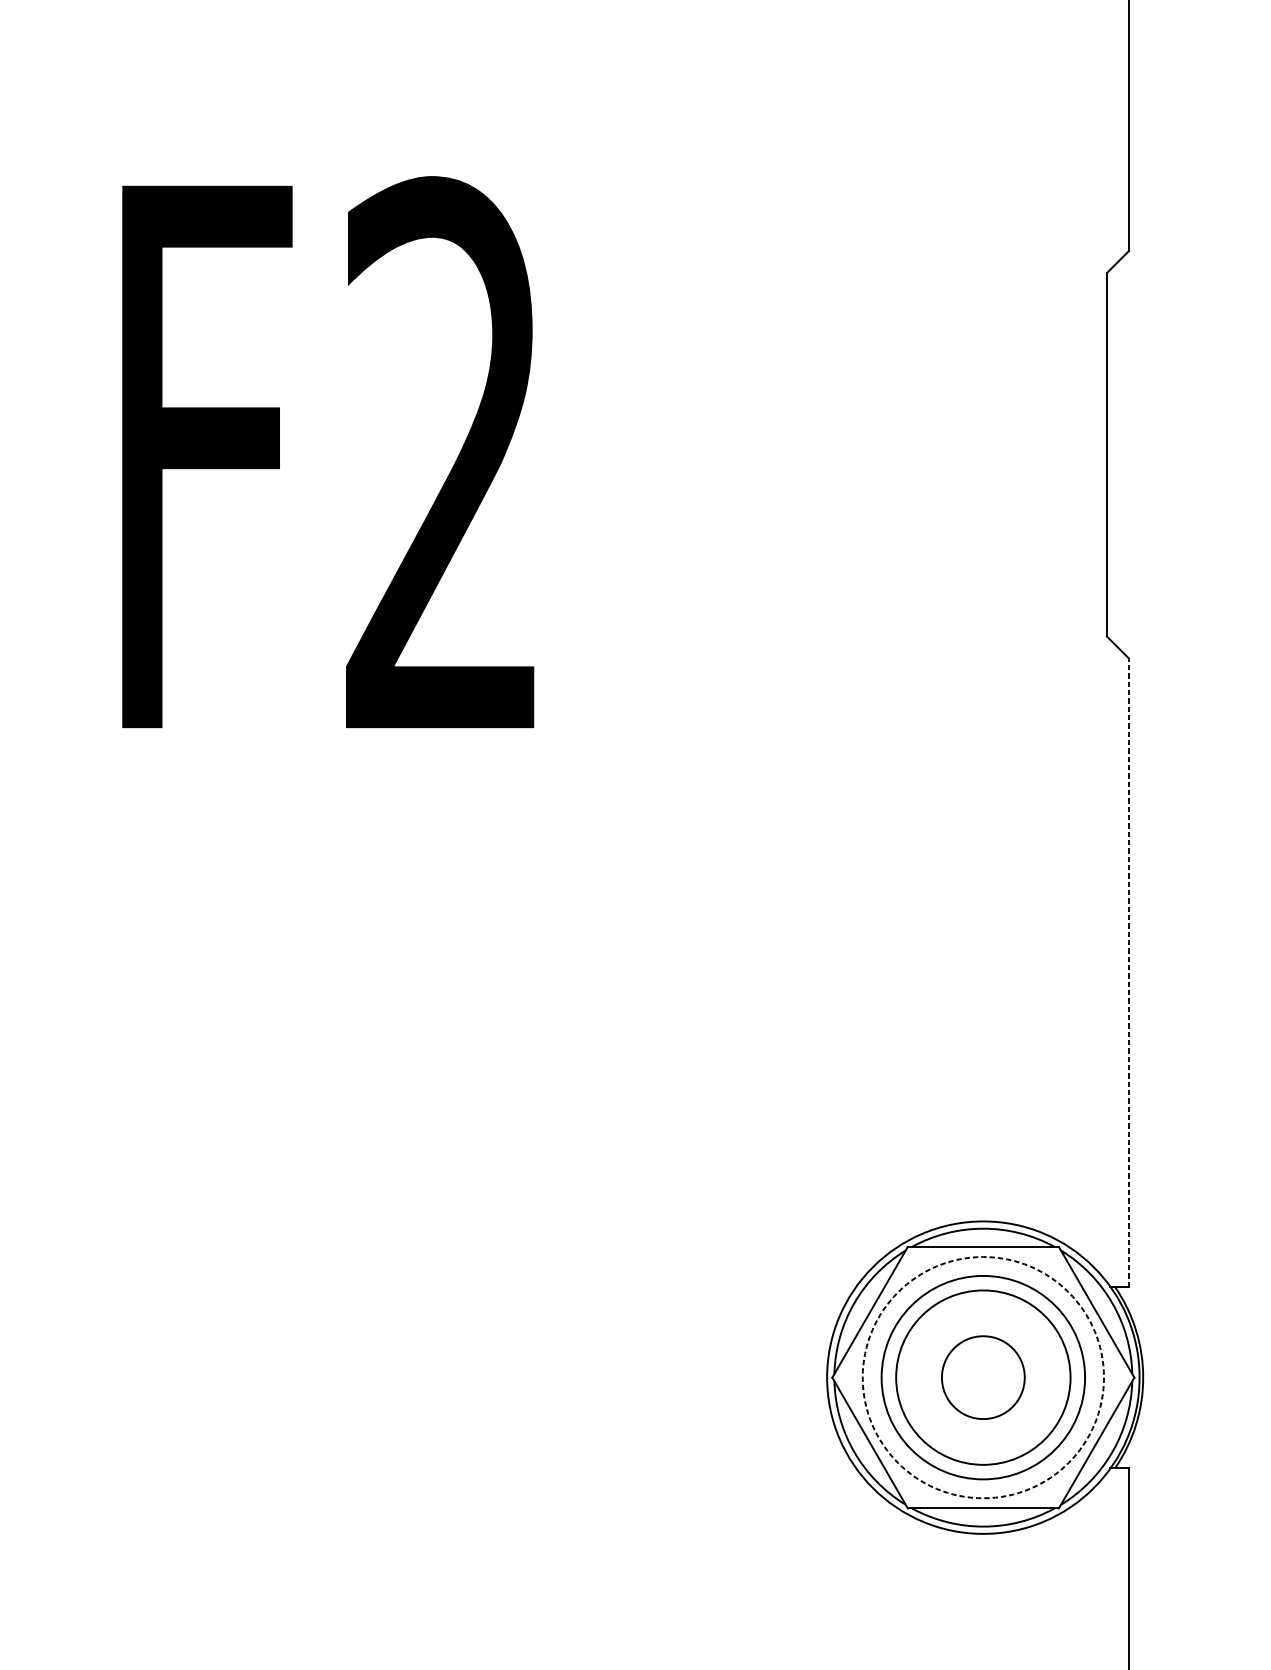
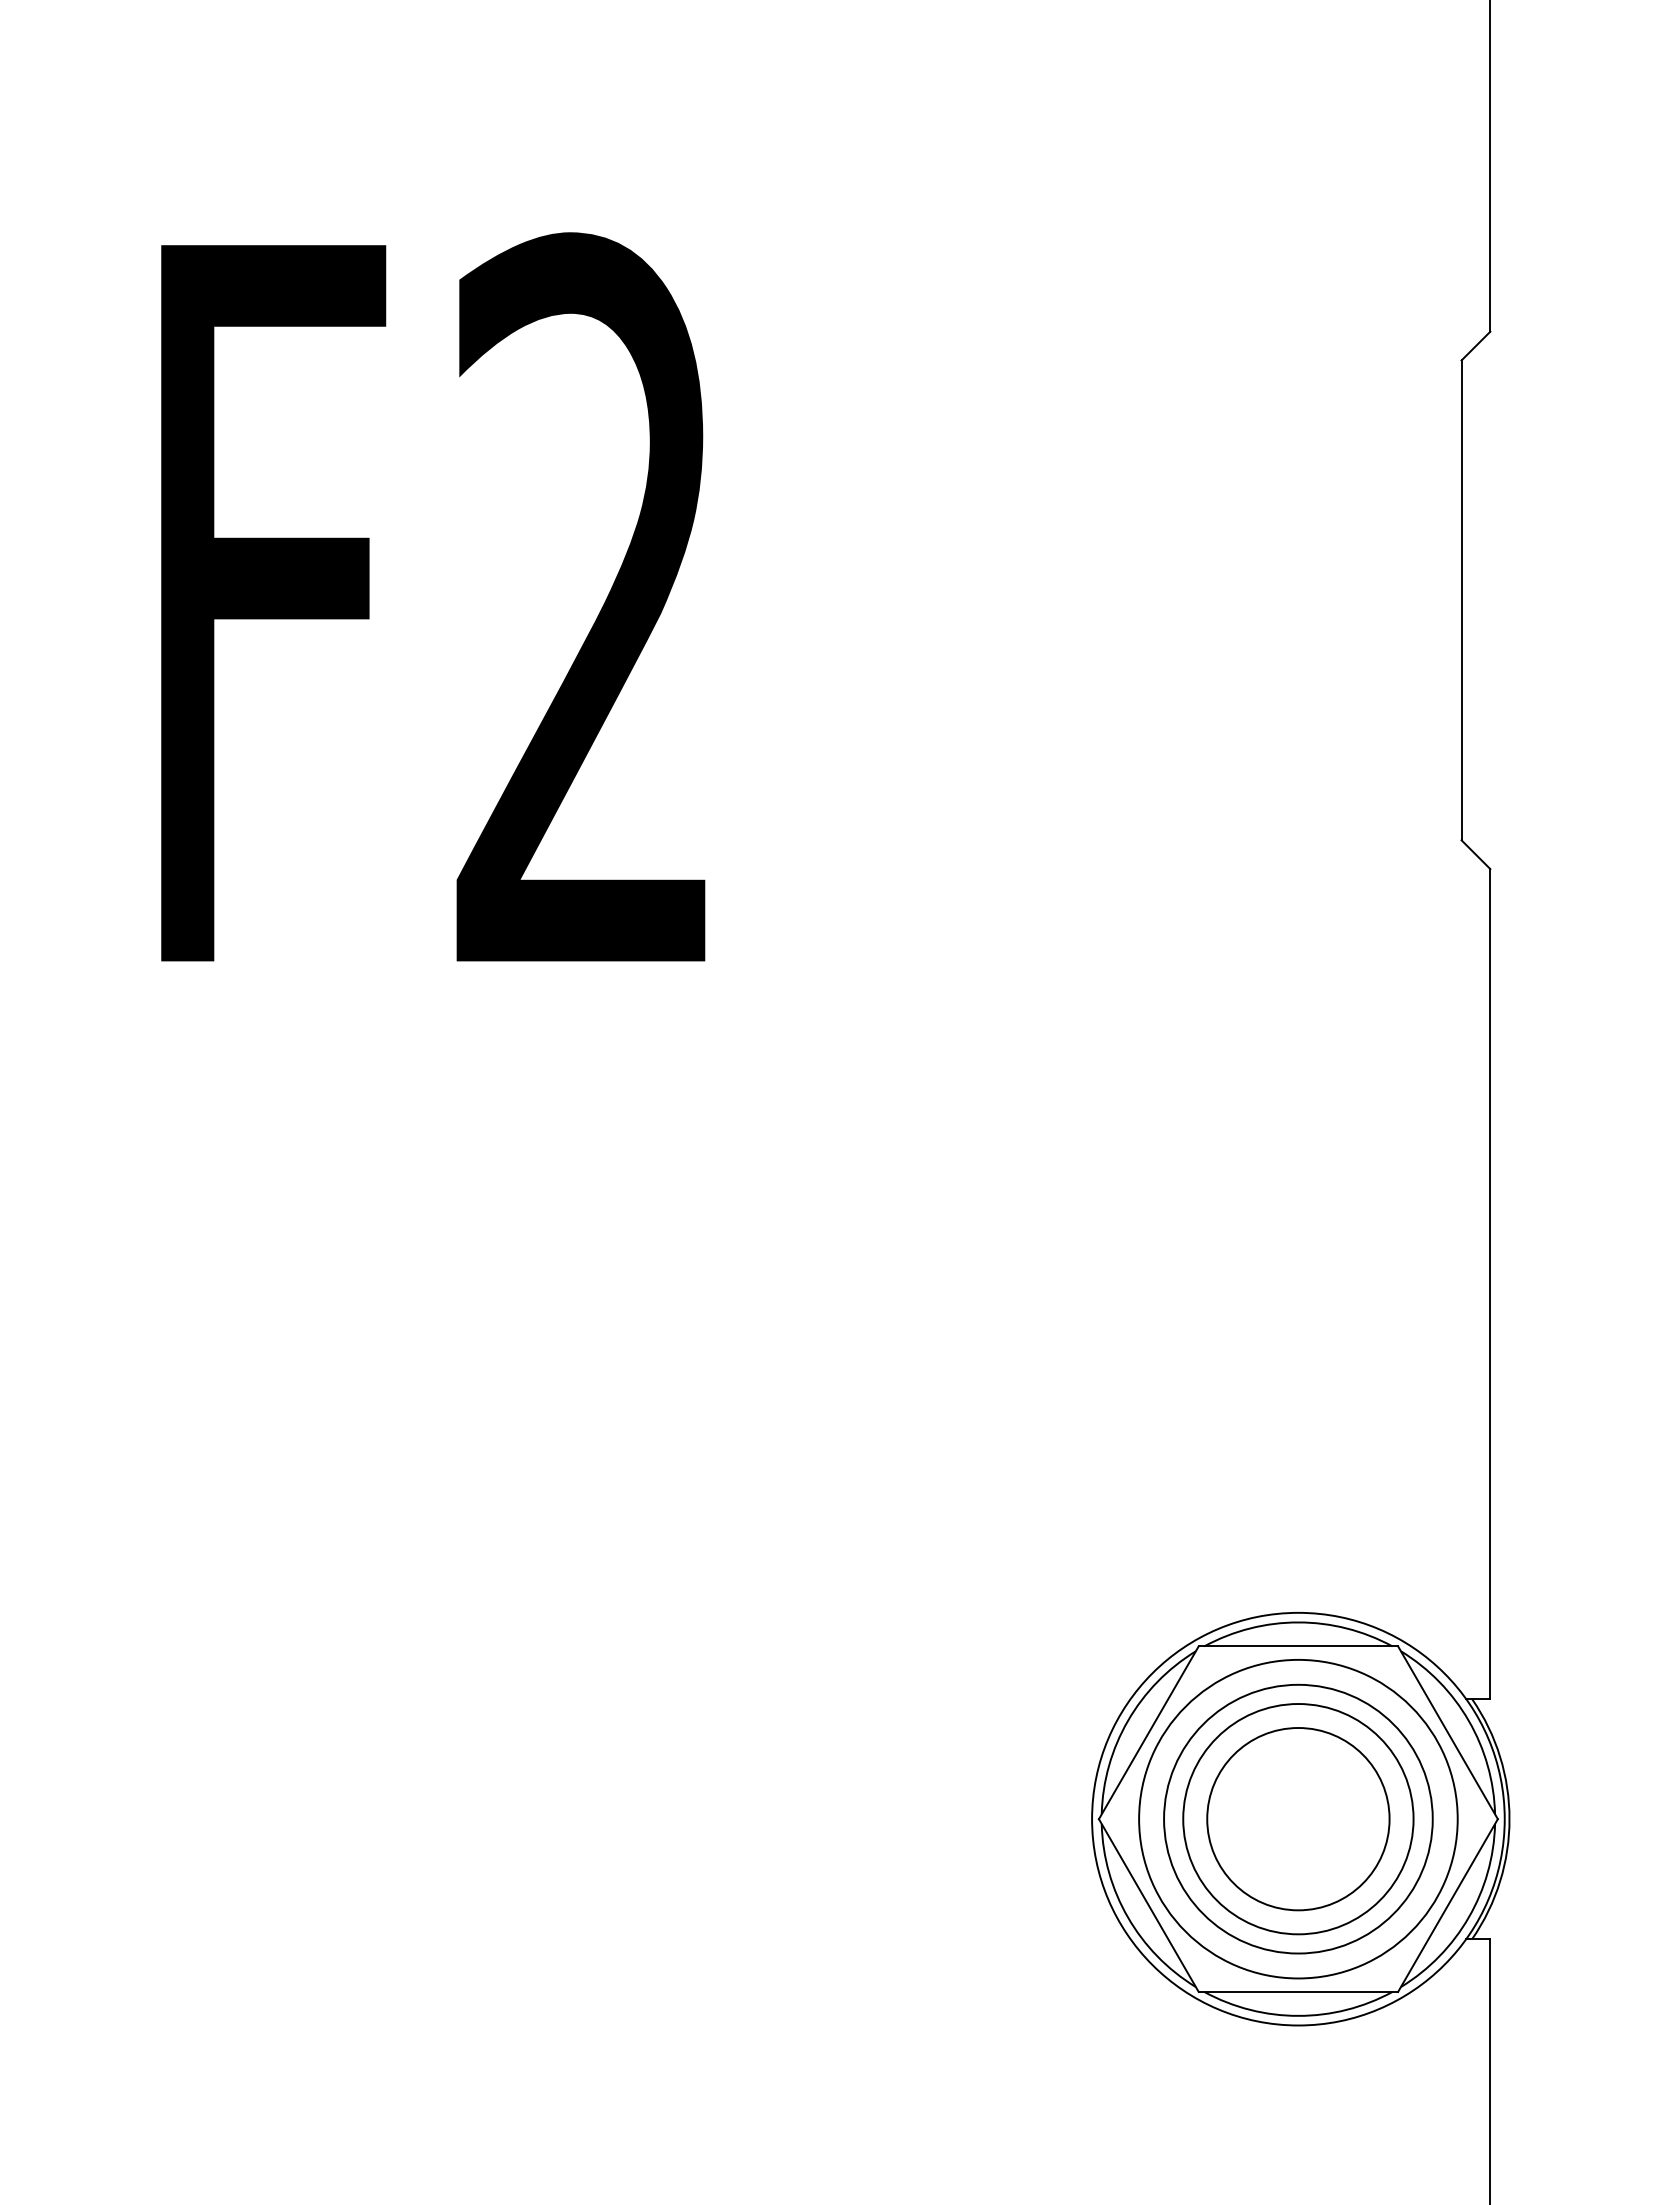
line: (1128, 972) -> (1490, 1283), dashed -> solid
circle: (983, 1377) -> (1298, 1818), dashed -> solid
circle: (983, 1377) -> (1298, 1819), size x1.67

